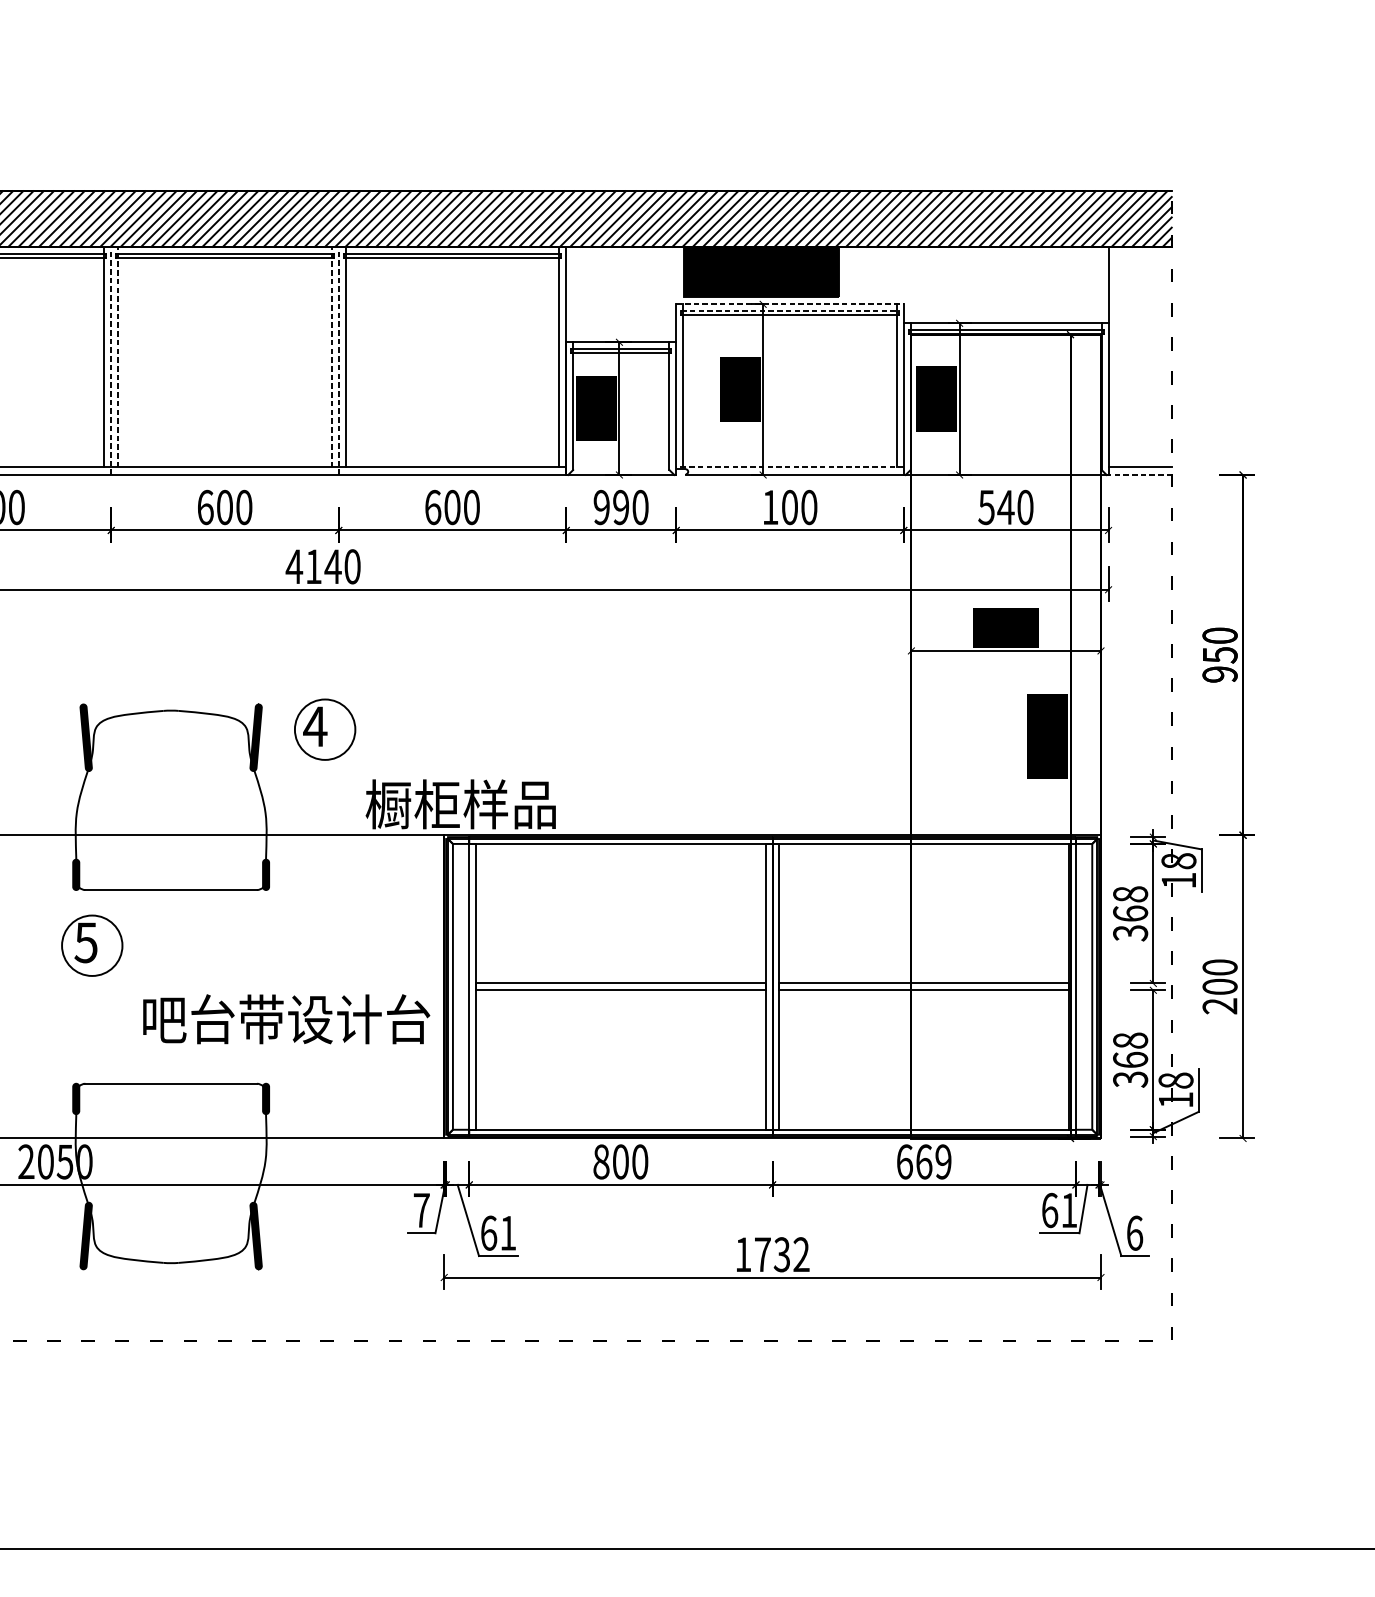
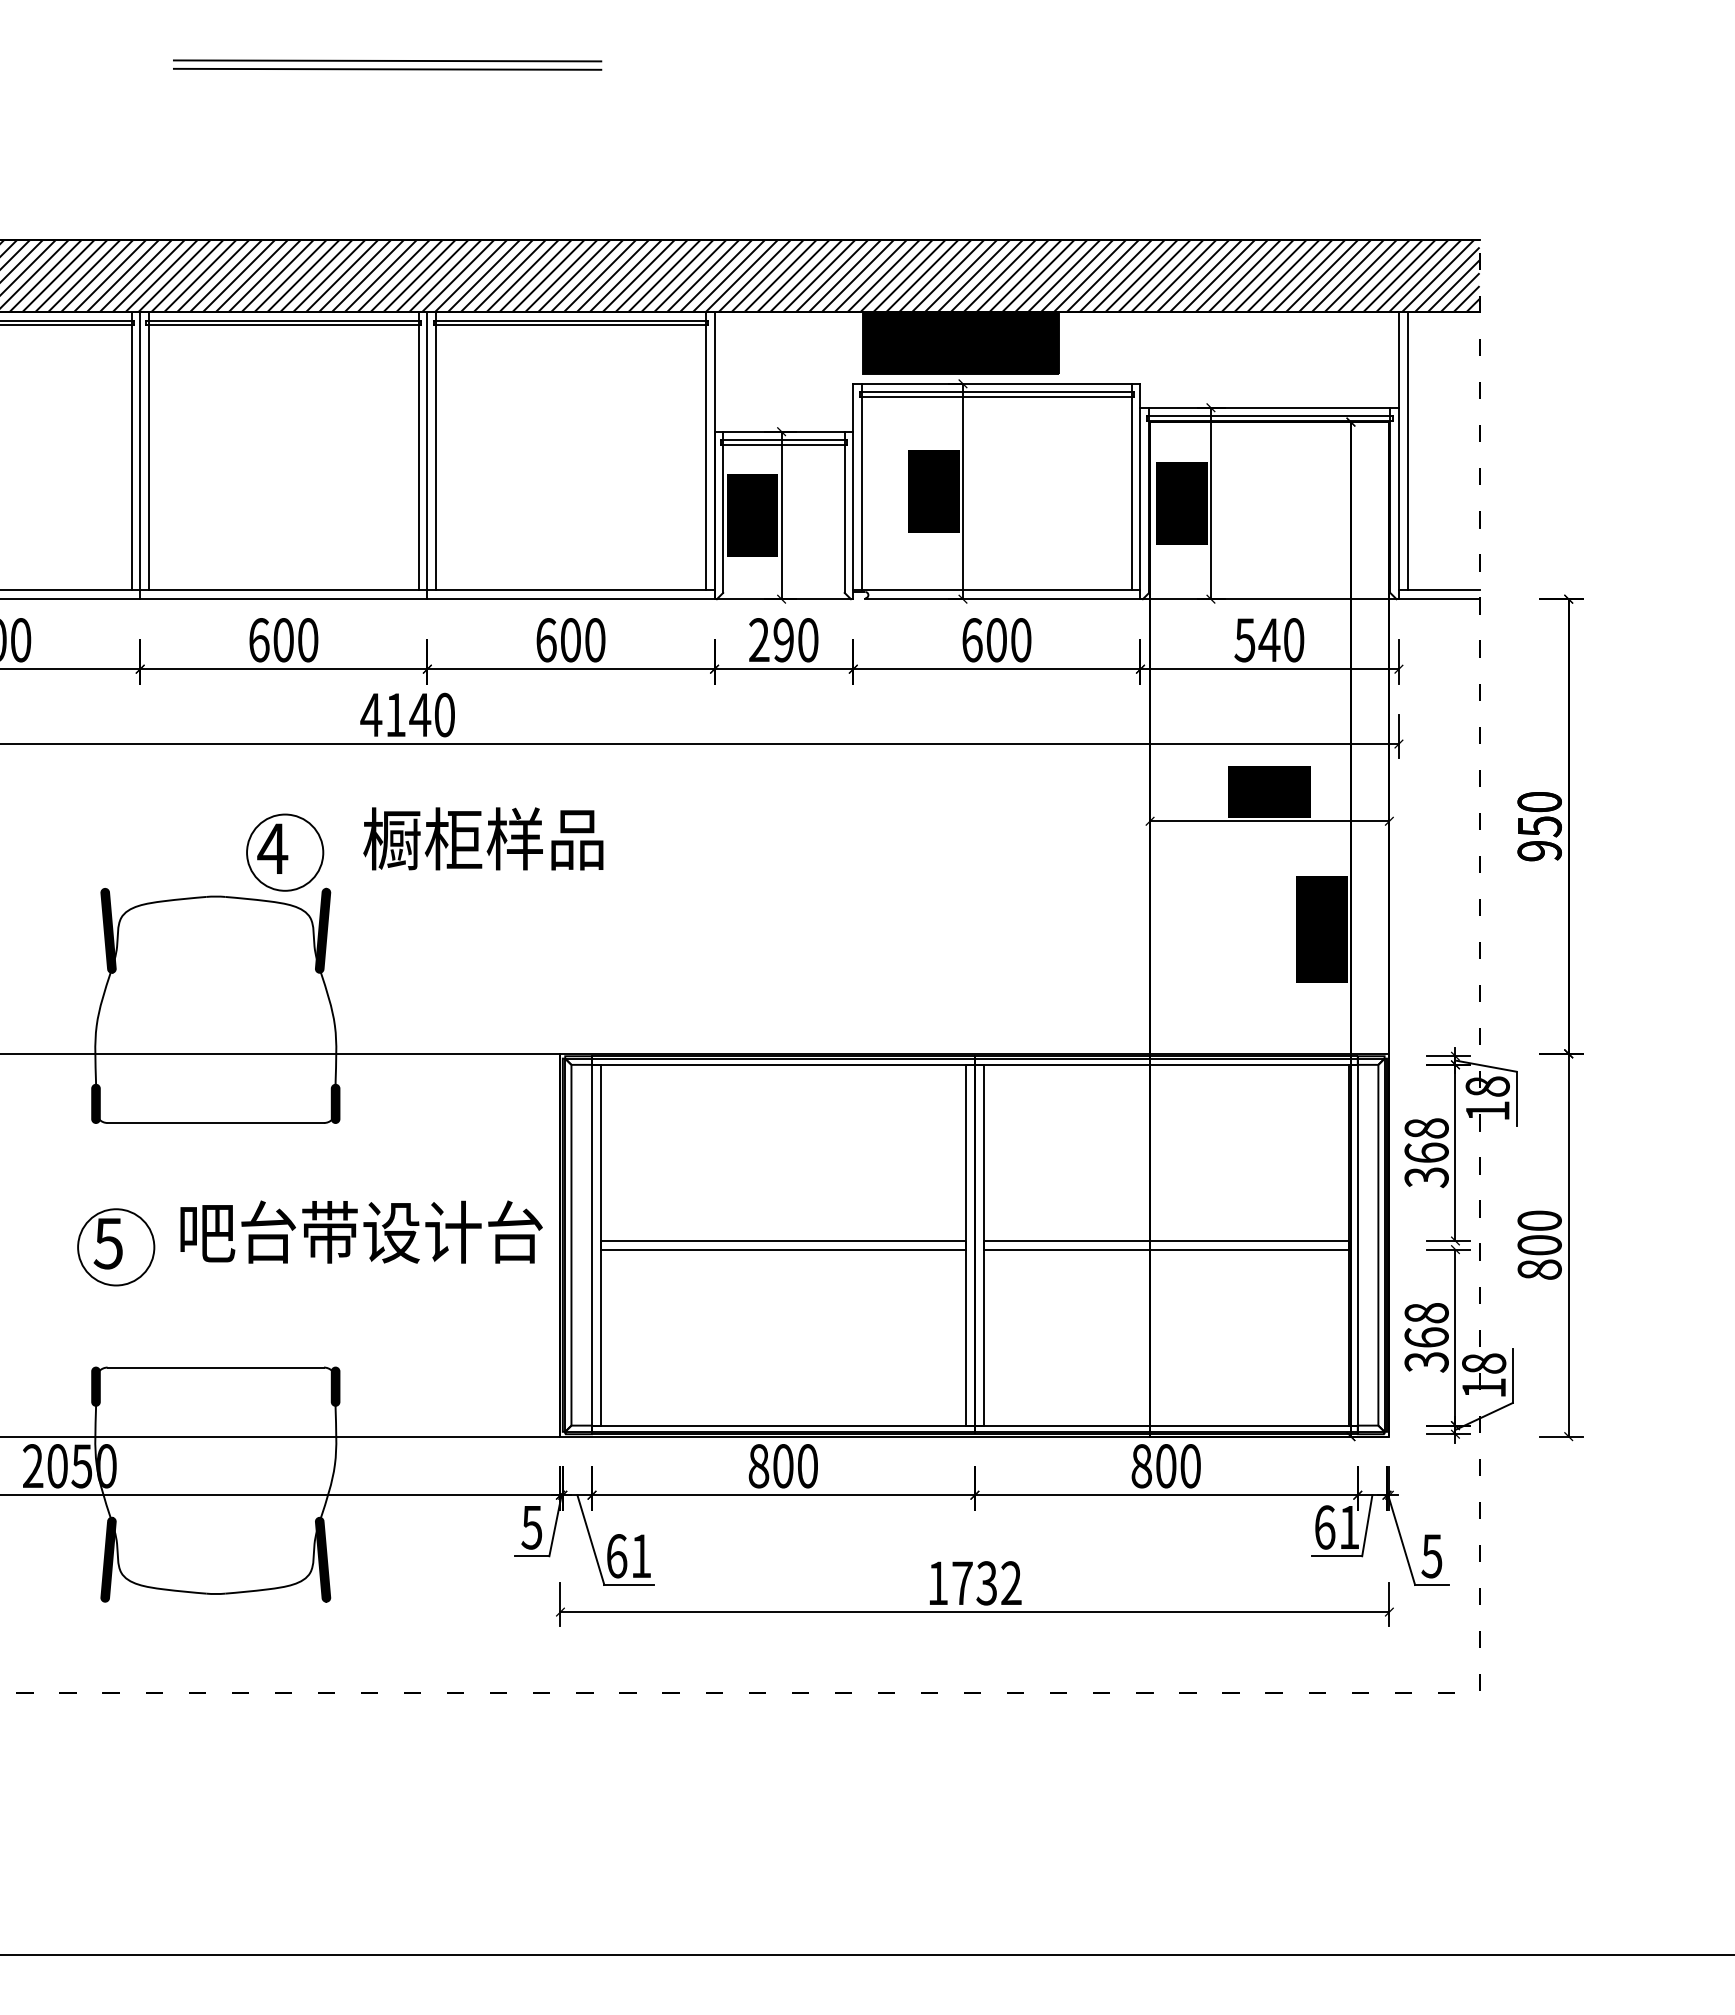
line: (307, 48) -> (387, 60), added
line: (307, 54) -> (387, 68), added
line: (789, 304) -> (996, 383), dashed -> solid
line: (790, 311) -> (997, 392), dashed -> solid
line: (117, 357) -> (148, 450), dashed -> solid
line: (331, 357) -> (418, 450), dashed -> solid
line: (1115, 357) -> (1407, 450), added
line: (111, 361) -> (140, 455), dashed -> solid
line: (338, 361) -> (427, 455), dashed -> solid
line: (789, 467) -> (996, 589), dashed -> solid
line: (1139, 475) -> (1438, 599), dashed -> solid
text: (601, 507) -> (759, 640), 990 -> 290
text: (770, 507) -> (972, 640), 100 -> 600
part: (325, 729) -> (285, 852), moved
text: (460, 804) -> (483, 838), moved
part: (92, 945) -> (116, 1247), moved
text: (1219, 1006) -> (1539, 1269), 200 -> 800
text: (286, 1018) -> (361, 1231), moved
text: (923, 1162) -> (1165, 1466), 669 -> 800
text: (421, 1210) -> (531, 1527), 7 -> 5
text: (1134, 1233) -> (1431, 1556), 6 -> 5

